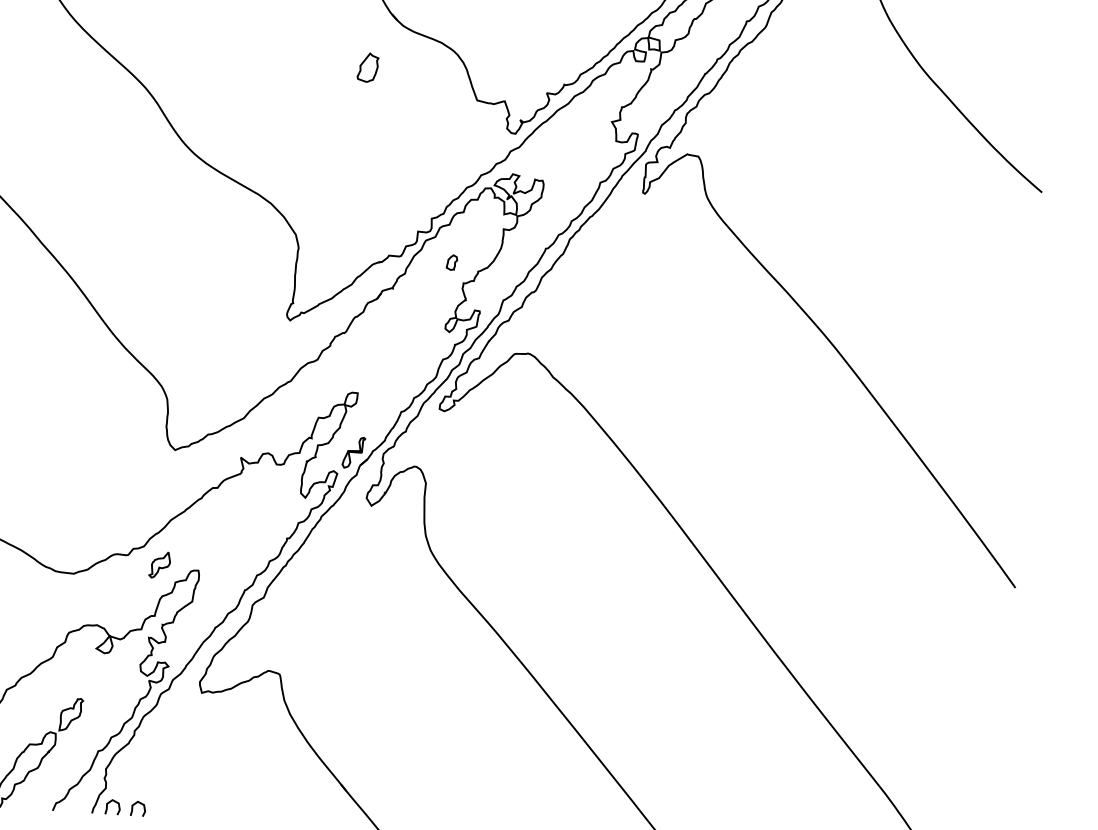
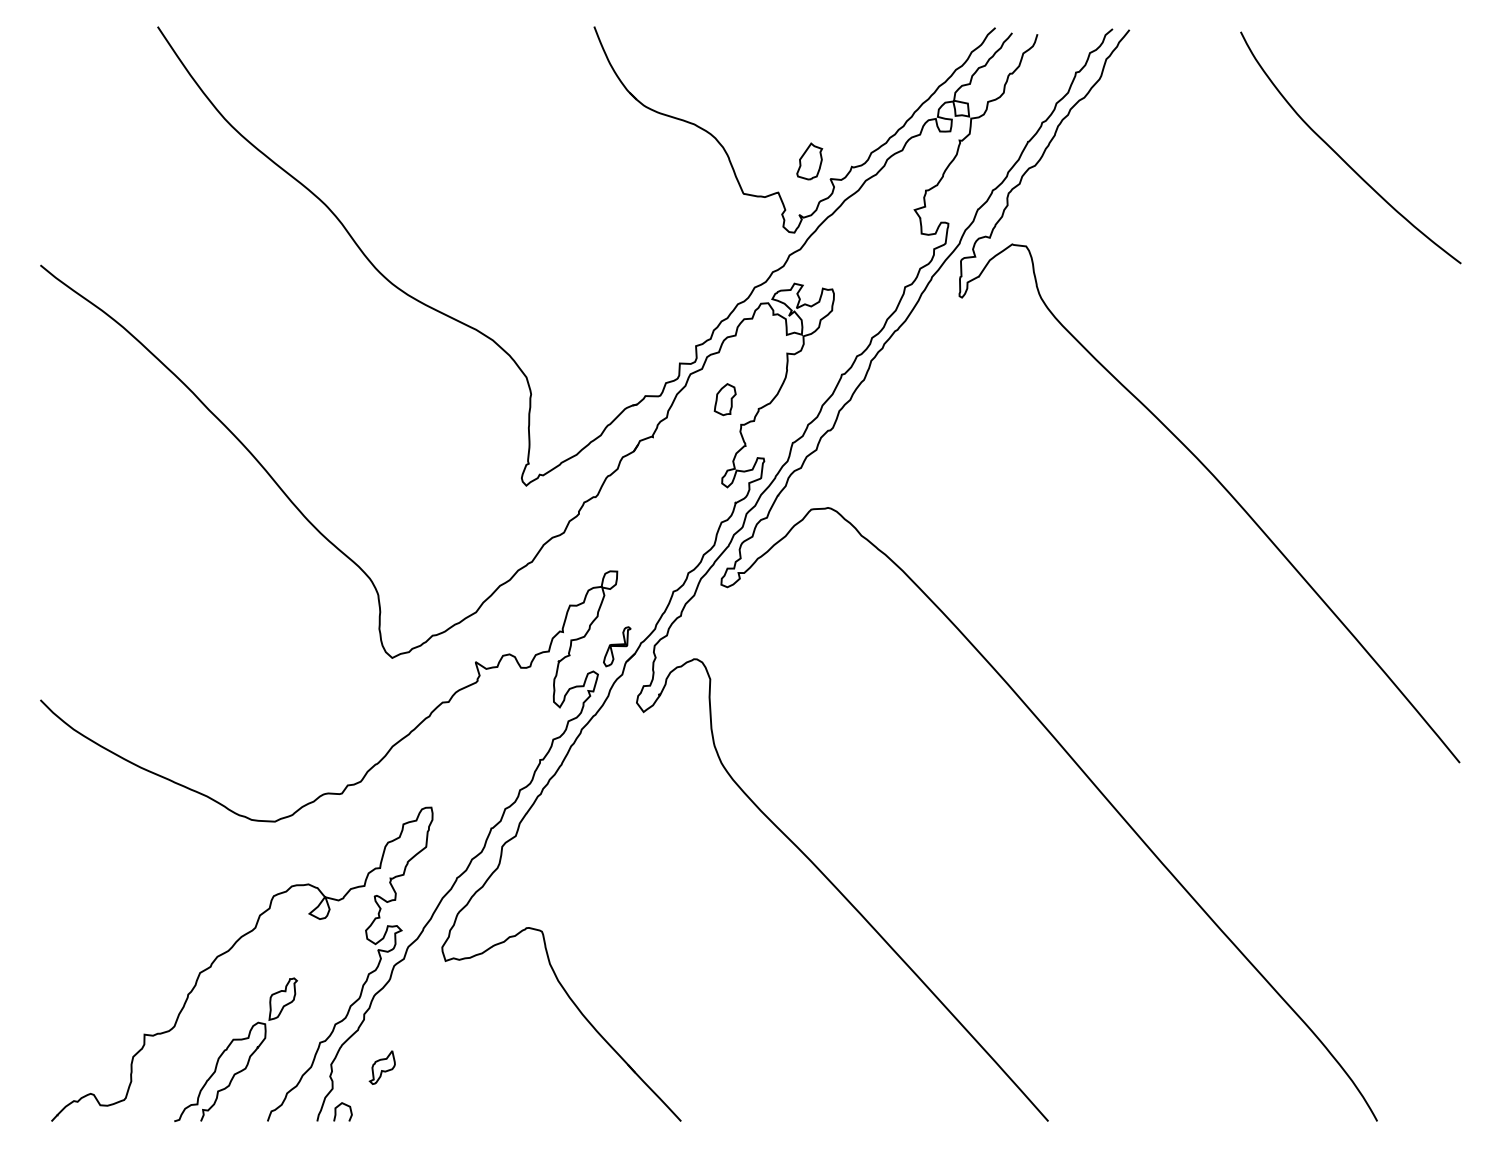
part: (367, 67) -> (809, 161), moved
part: (451, 262) -> (724, 399), size x1.67
part: (159, 564) -> (381, 1067), moved
curve: (134, 805) -> (370, 1107), removed

